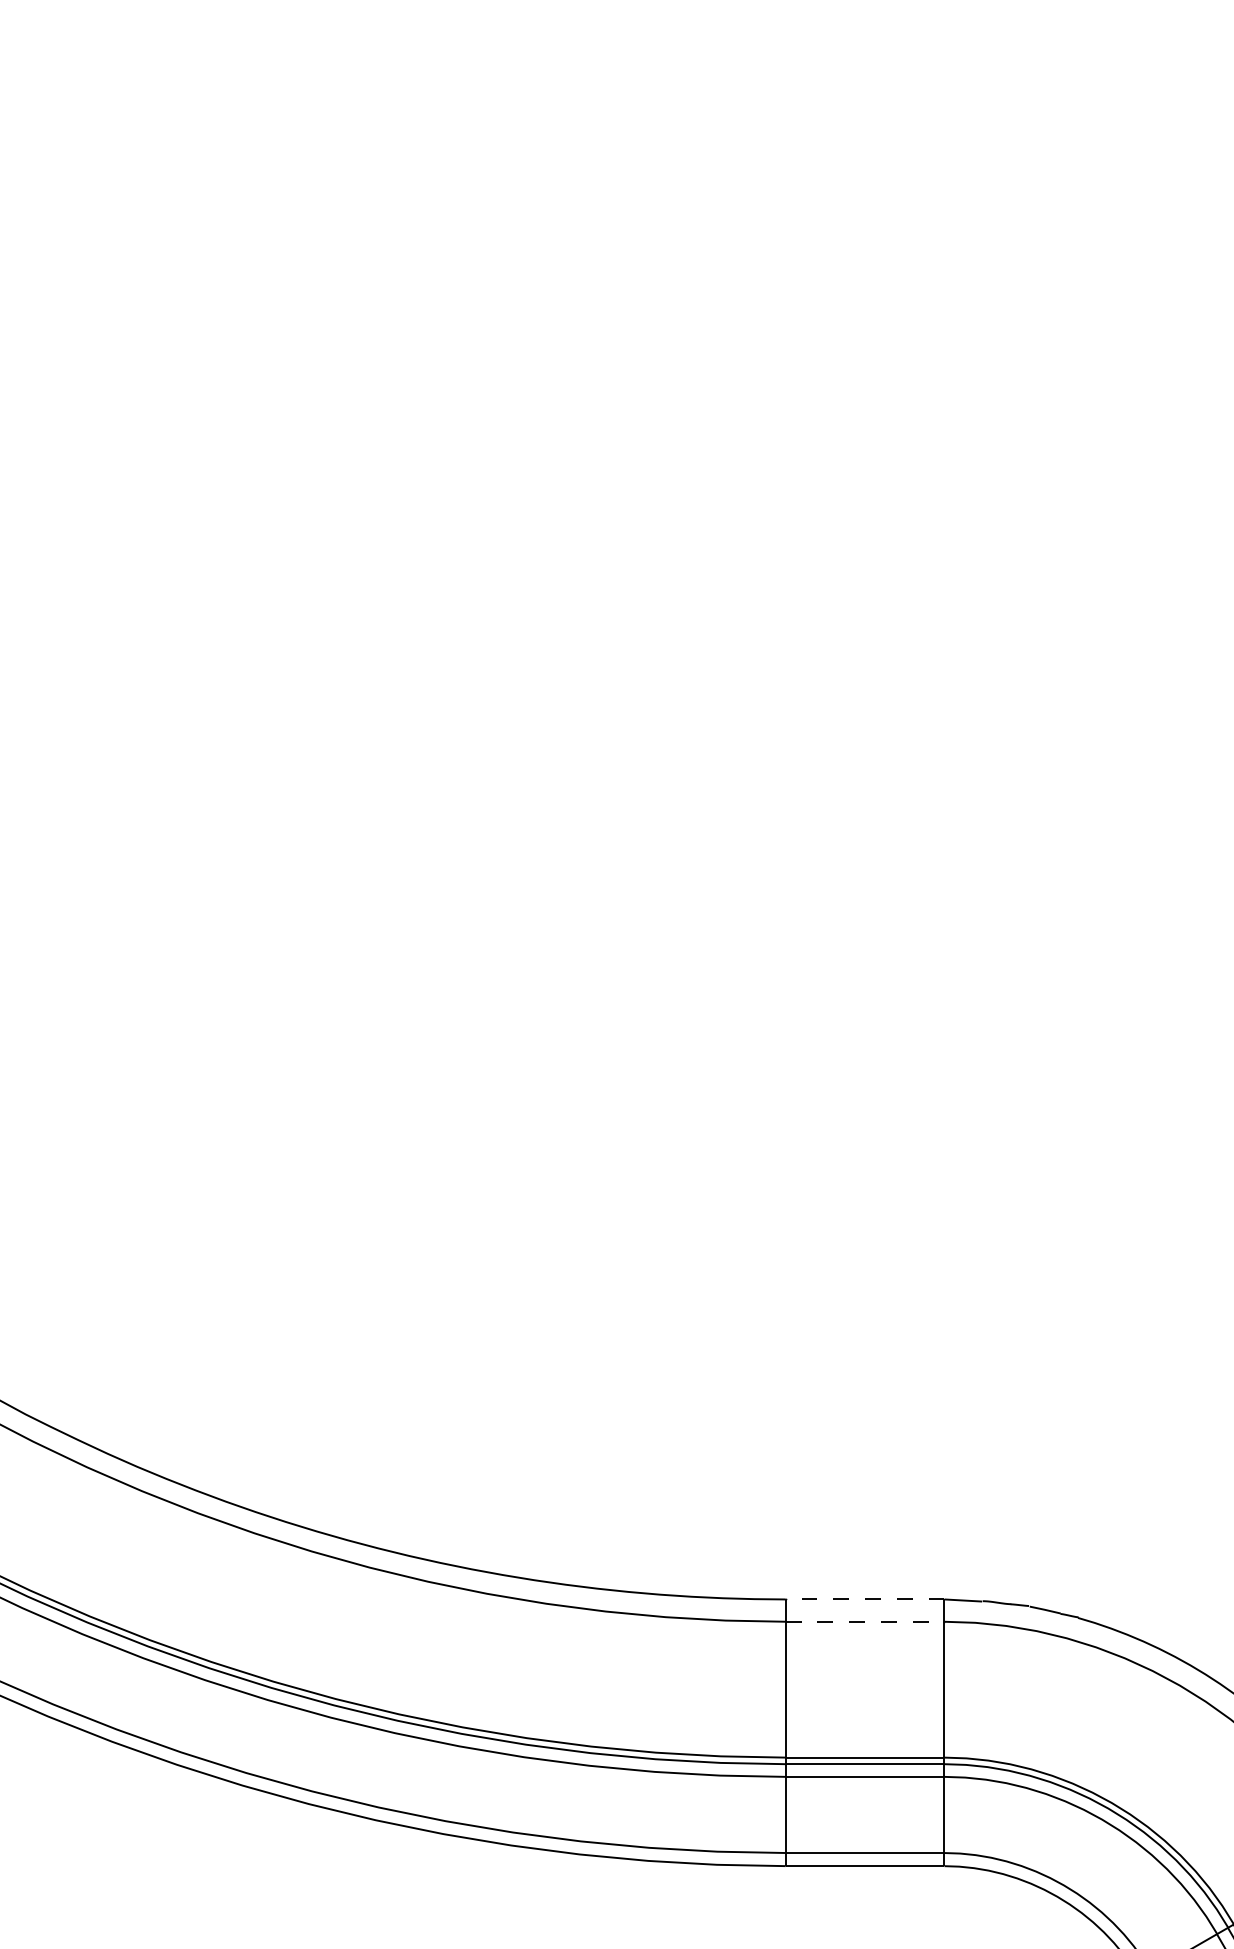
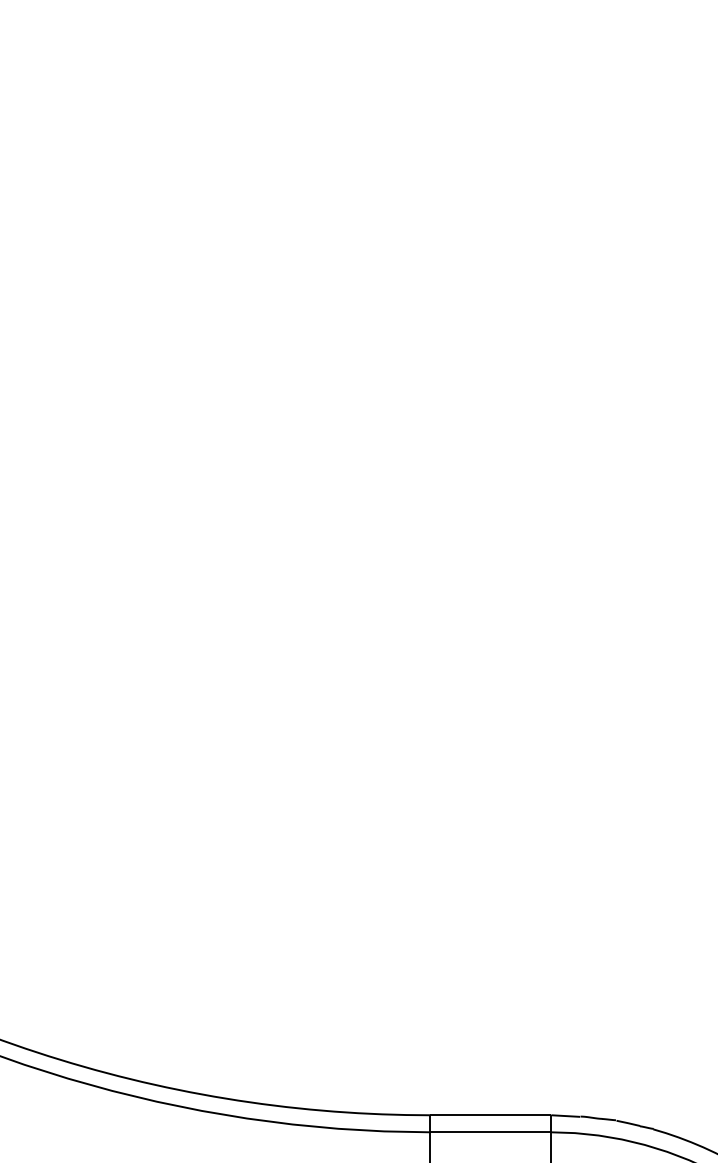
line: (864, 1599) -> (490, 1115), dashed -> solid
line: (865, 1621) -> (491, 1132), dashed -> solid

